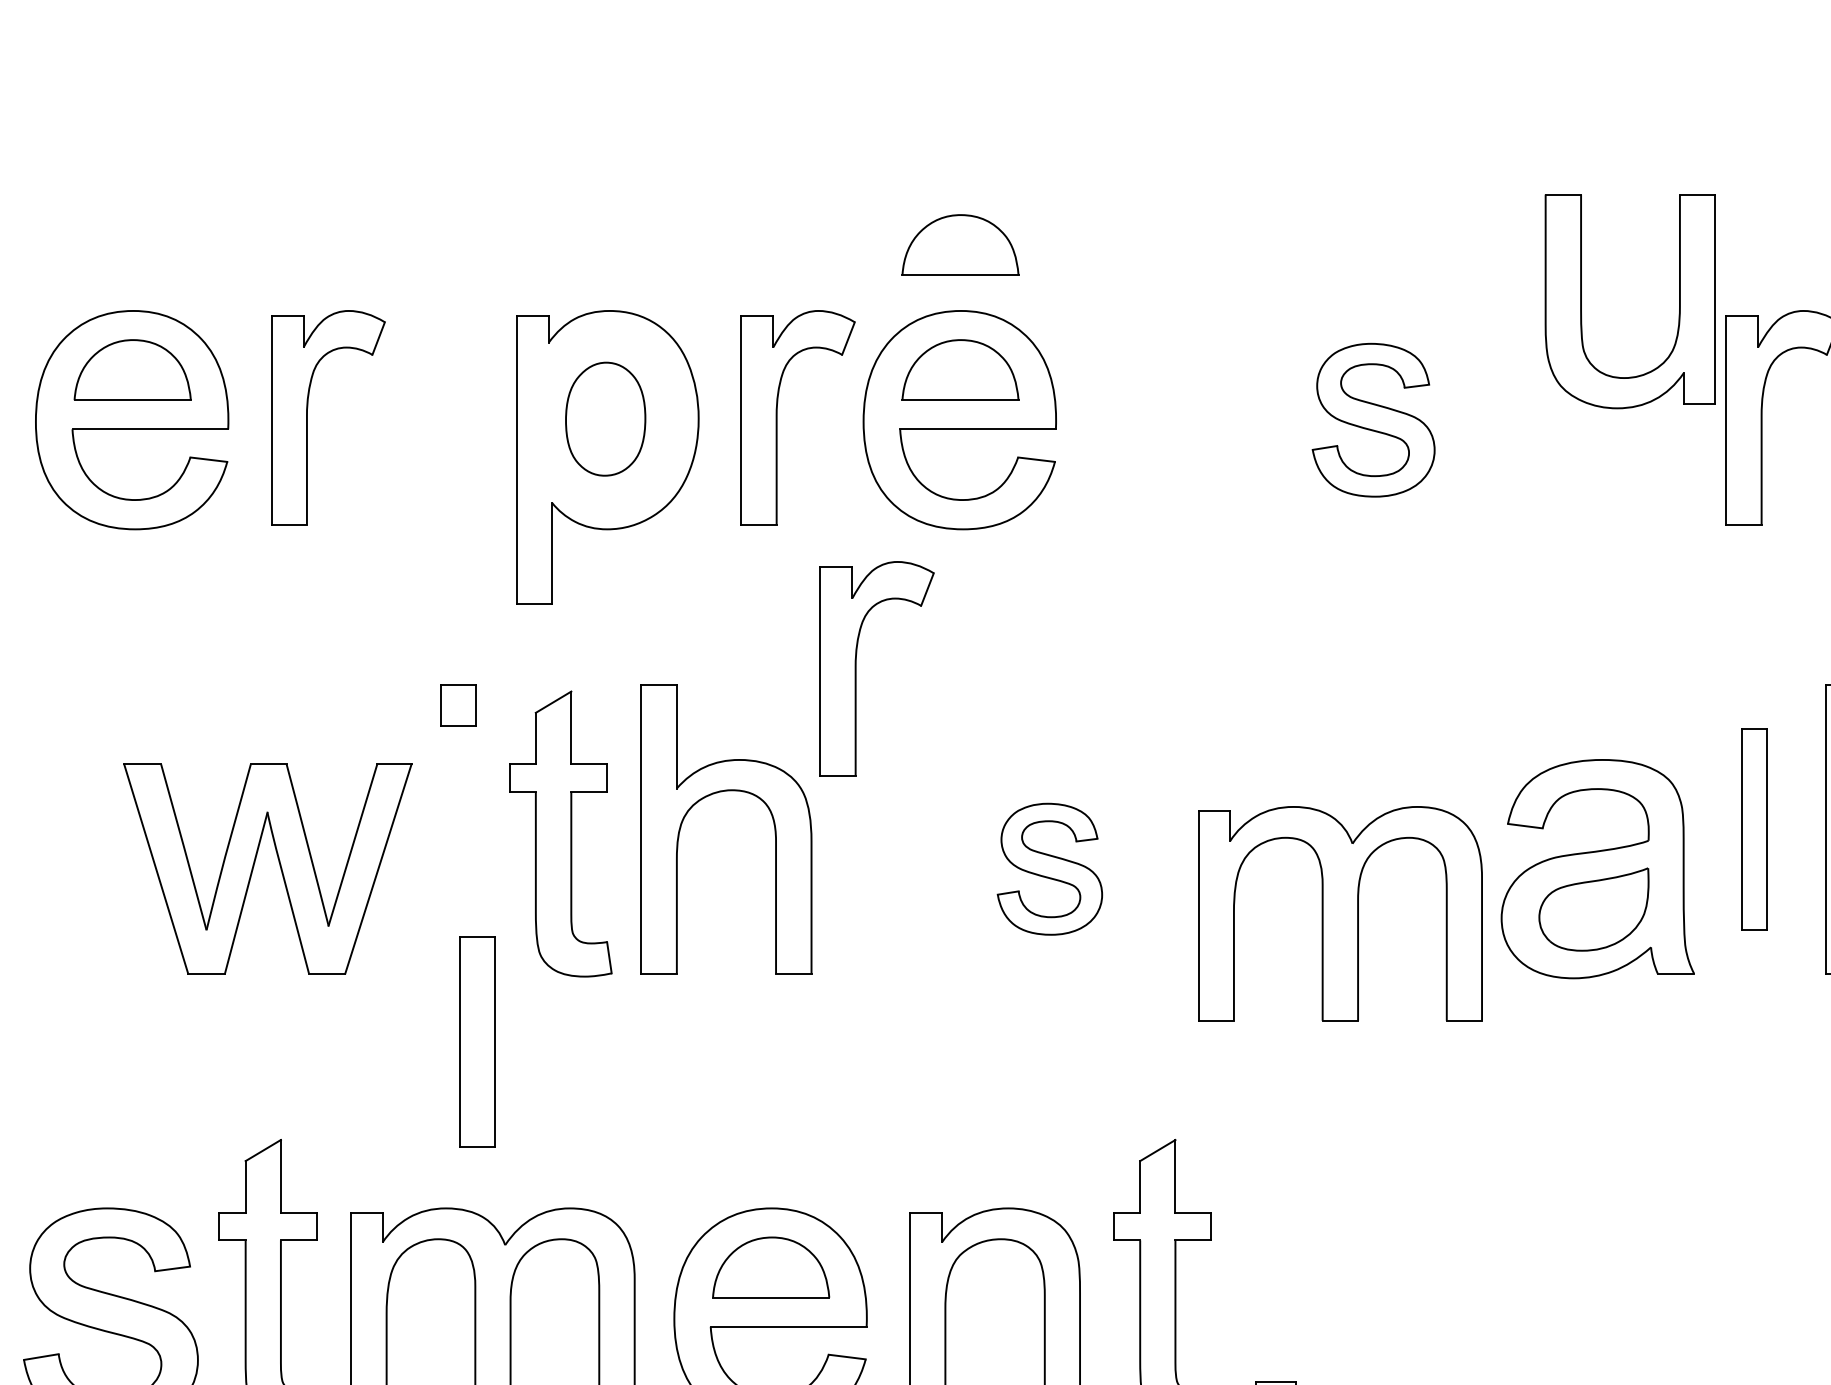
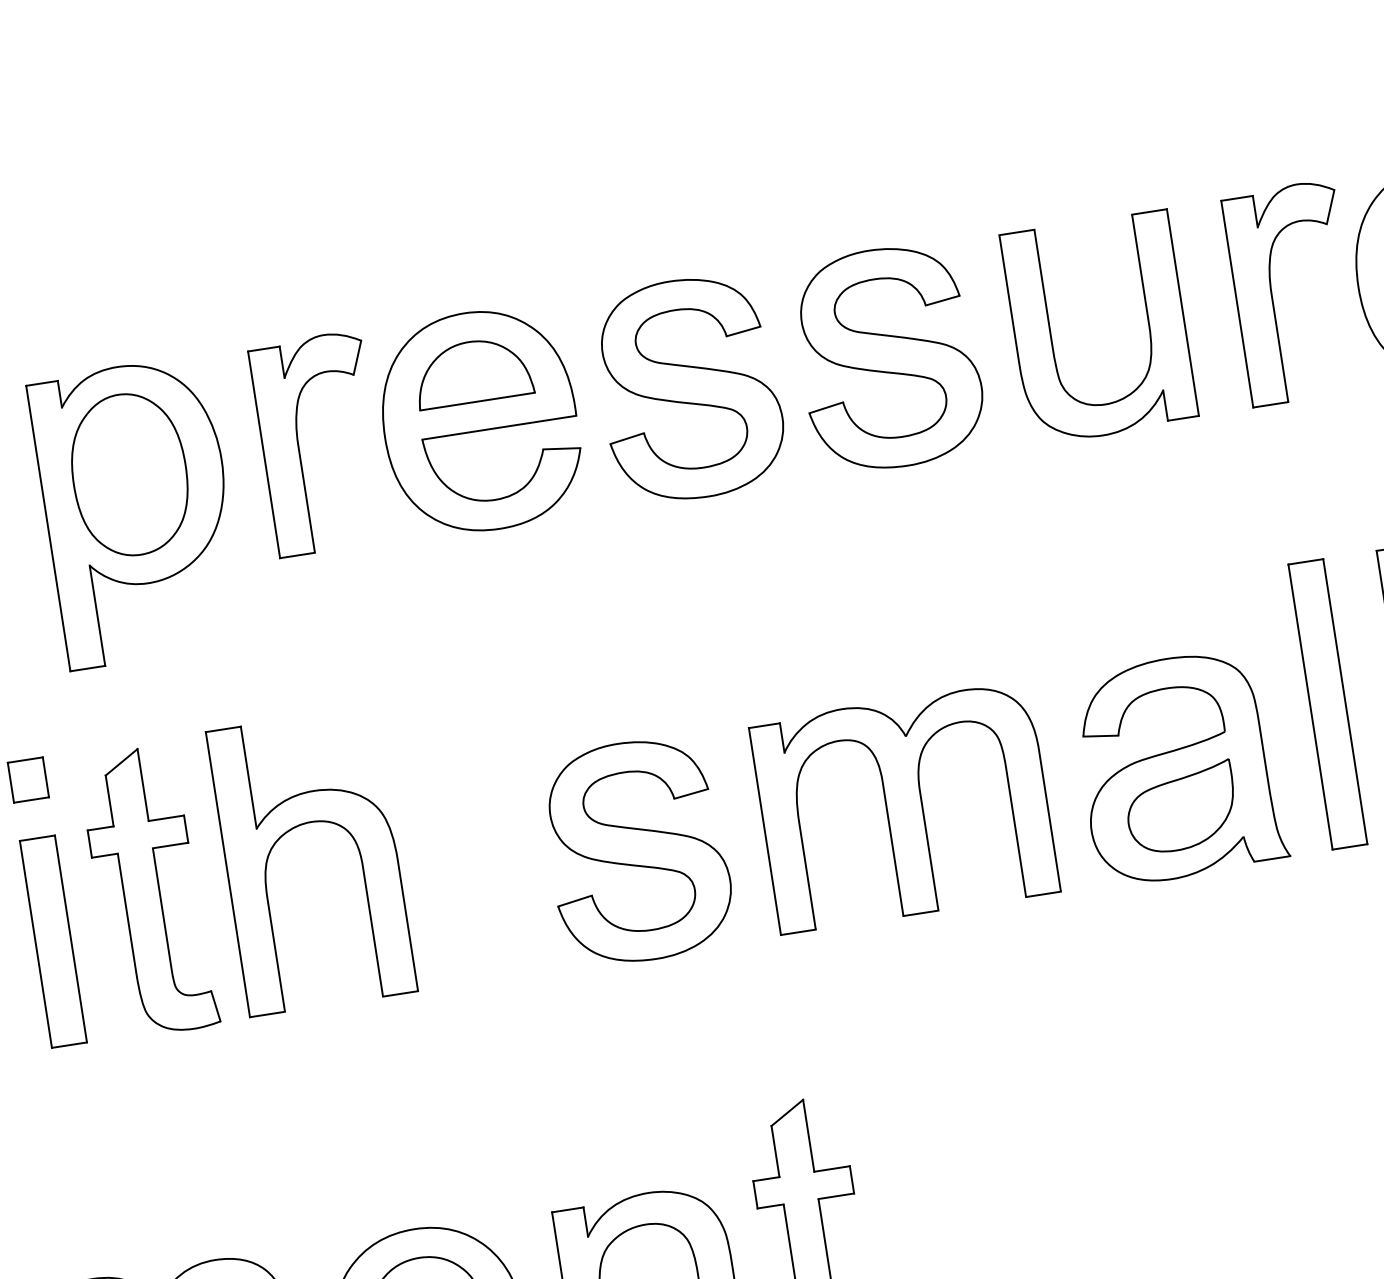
part: (960, 244) -> (453, 247), removed
part: (1581, 301) -> (1051, 335), moved
part: (605, 418) -> (129, 473), size x1.43
part: (1172, 420) -> (690, 389), added
part: (1373, 420) -> (888, 358), size x1.43
part: (856, 668) -> (415, 682), removed
part: (1754, 829) -> (1327, 704), size x1.43
part: (1049, 869) -> (637, 851), size x1.67
part: (1340, 913) -> (904, 807), moved
part: (477, 1041) -> (53, 941), moved

